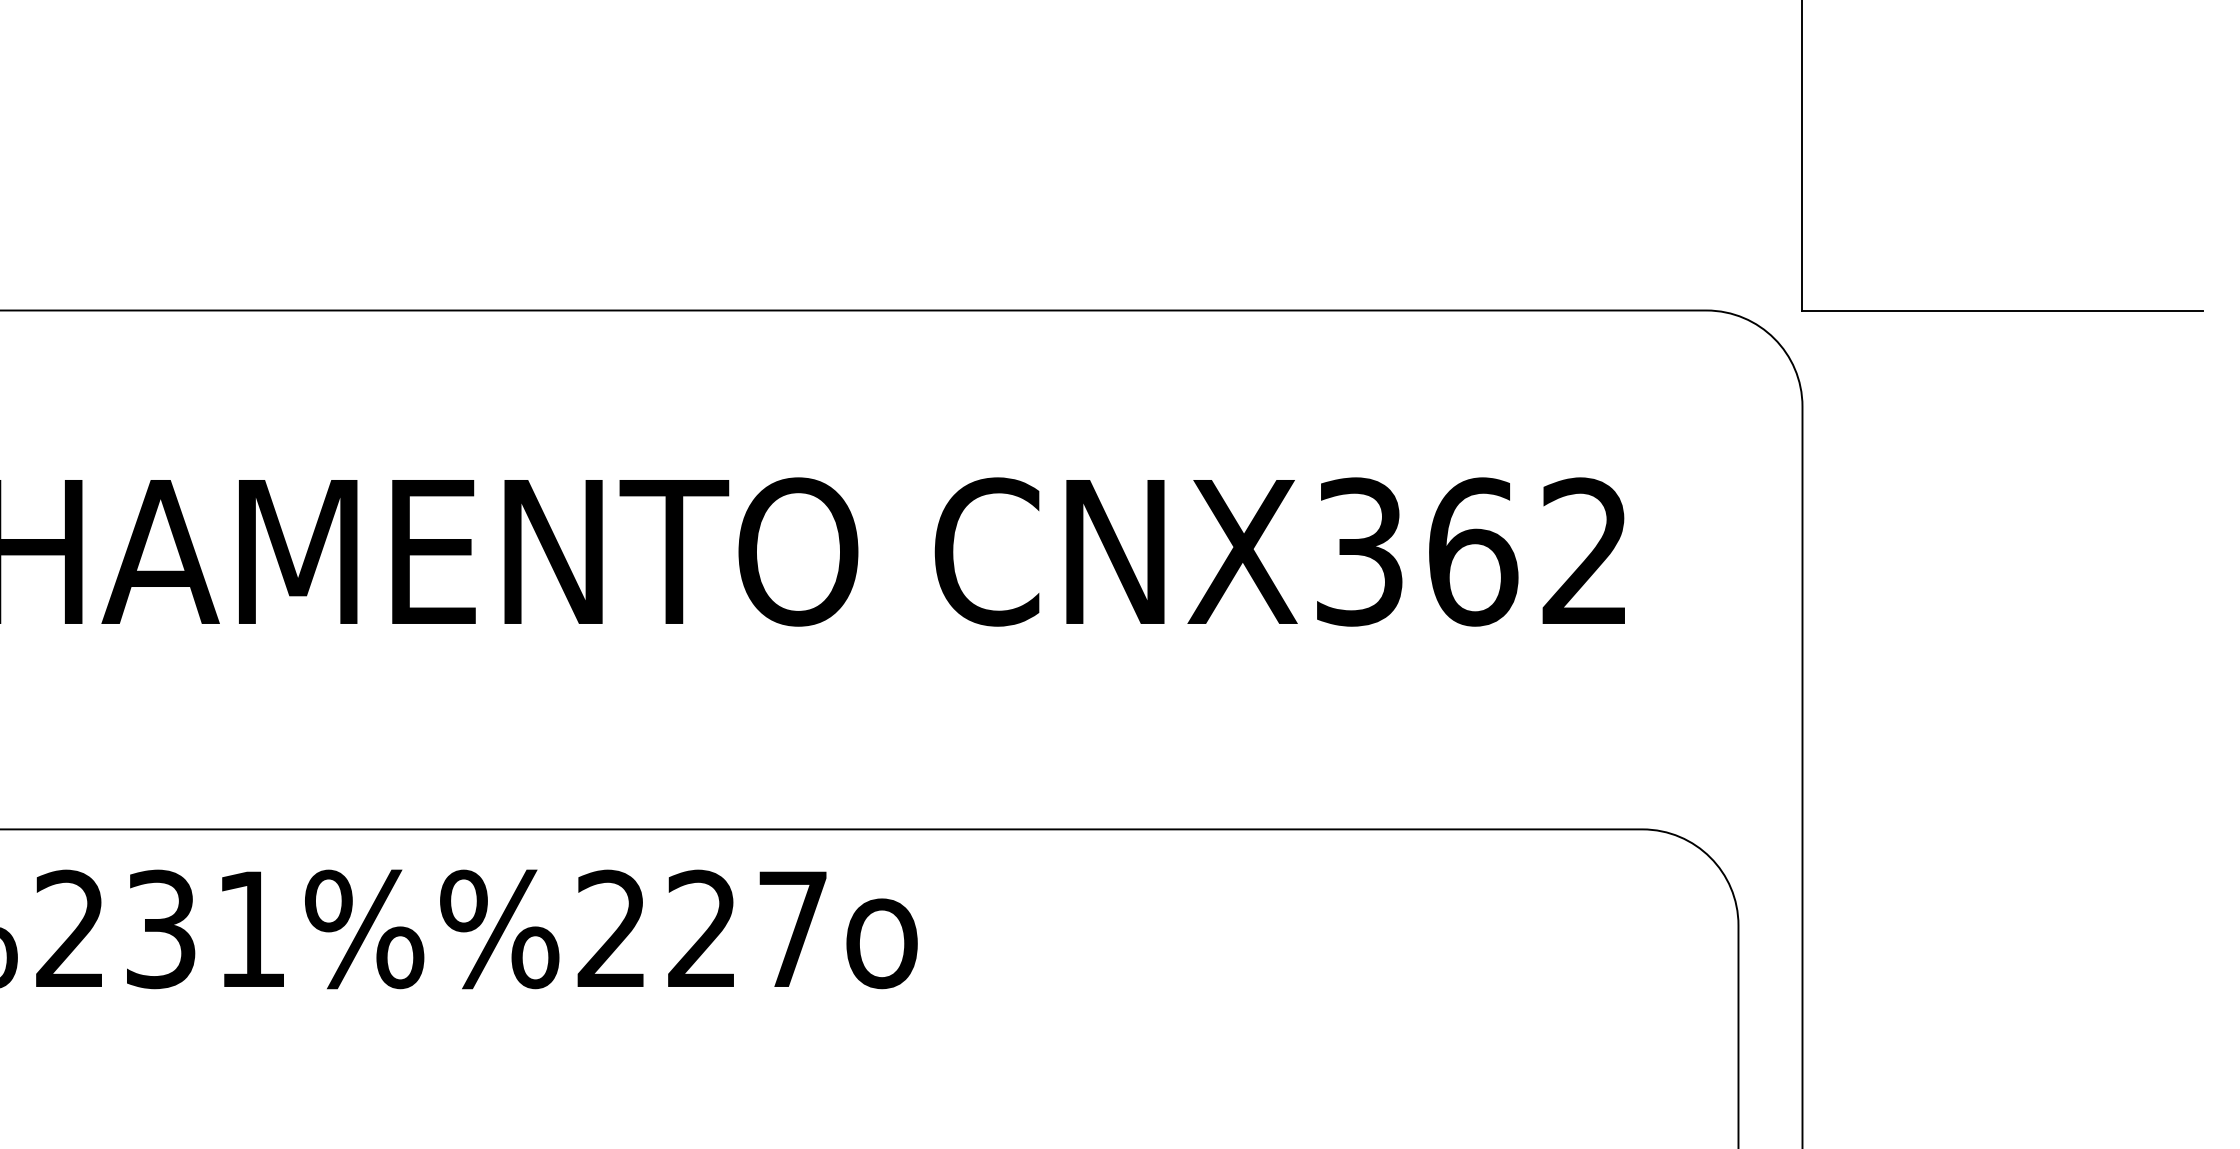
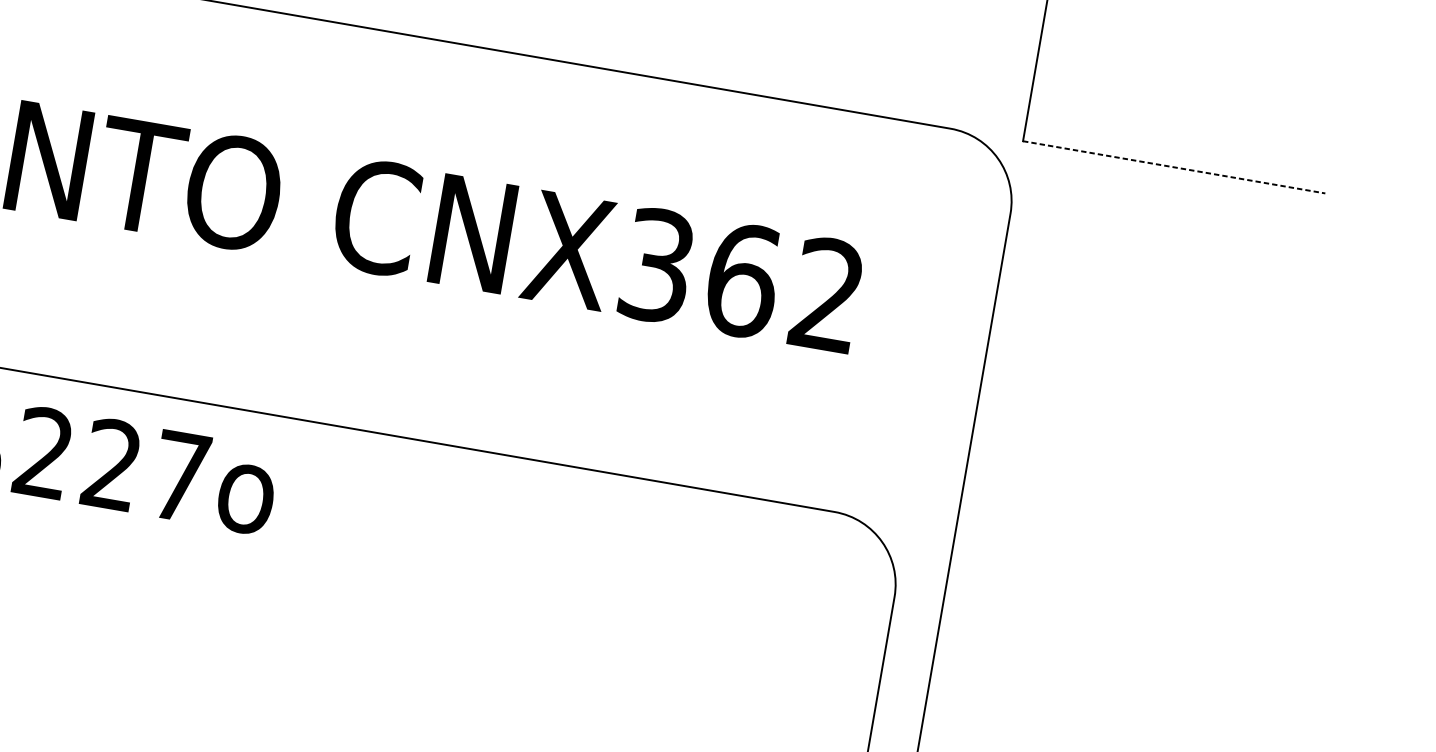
line: (2003, 310) -> (1174, 167), solid -> dashed

